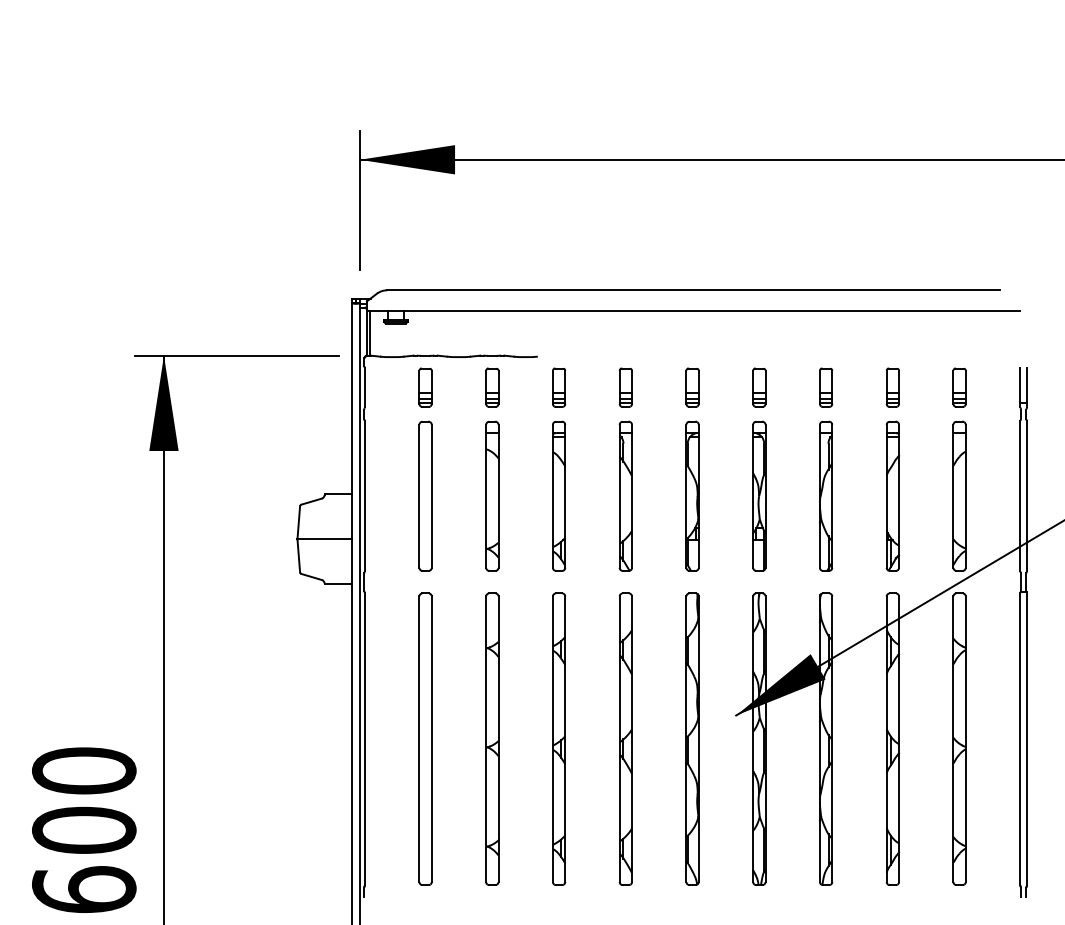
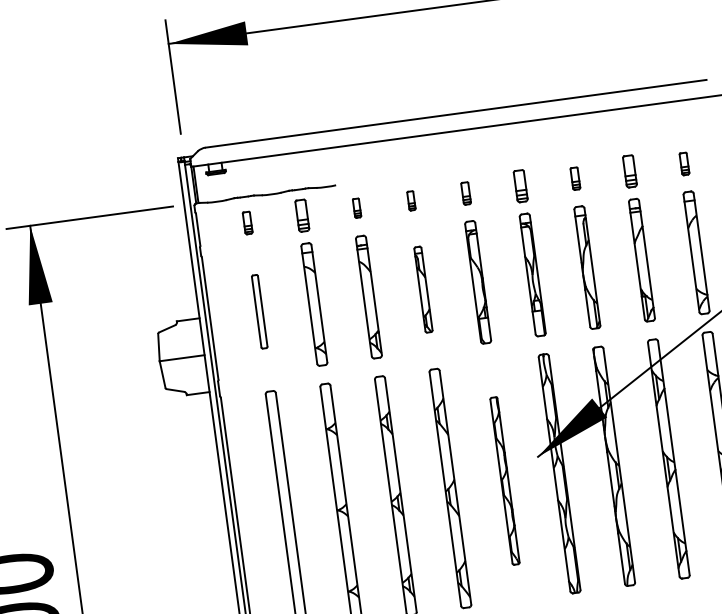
part: (425, 387) -> (247, 222), size x0.7
part: (559, 387) -> (357, 208), size x0.6
part: (625, 387) -> (411, 200), size x0.6
part: (692, 387) -> (466, 193), size x0.7
part: (826, 387) -> (575, 178), size x0.7
part: (959, 387) -> (684, 163), size x0.7
part: (425, 495) -> (259, 311), size x0.6
part: (625, 495) -> (423, 289), size x0.7
part: (692, 738) -> (504, 480), size x0.7

